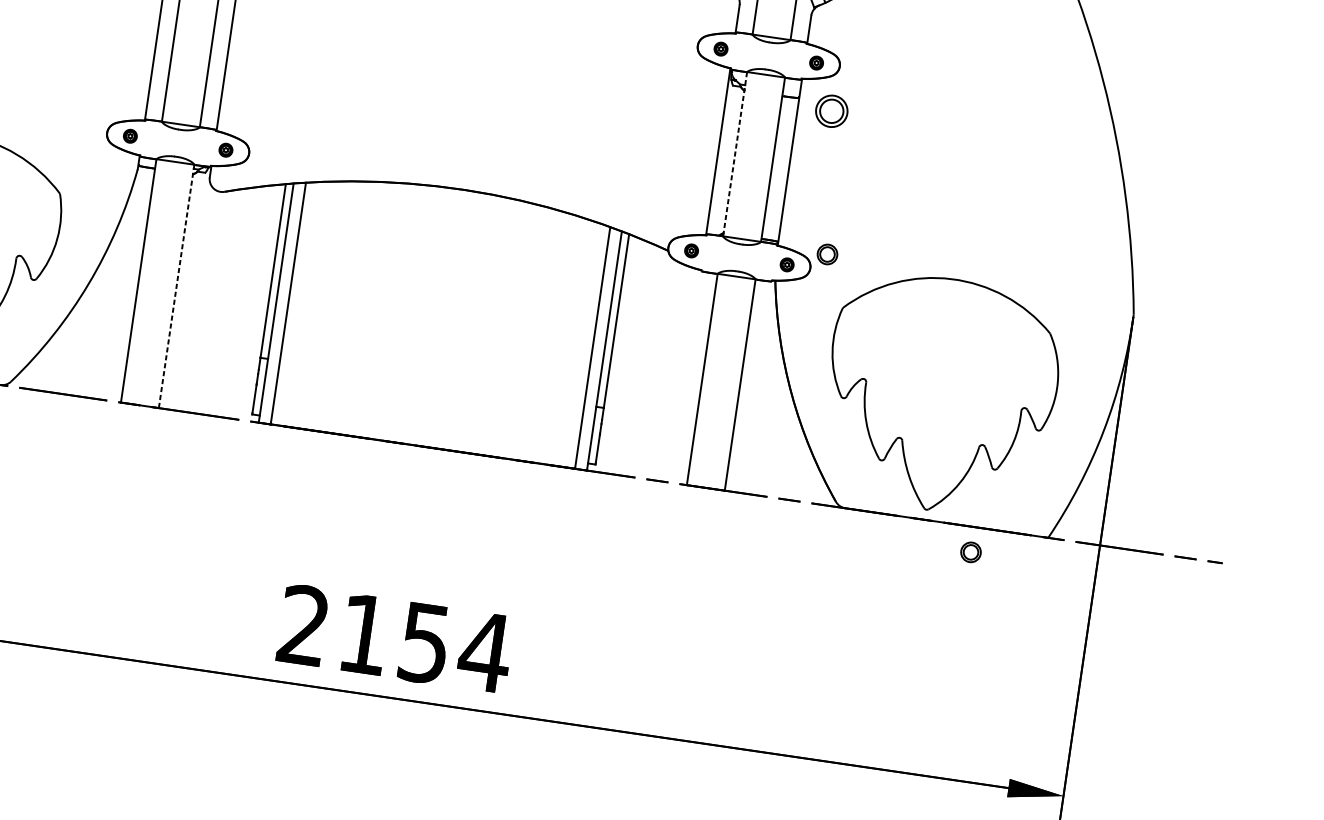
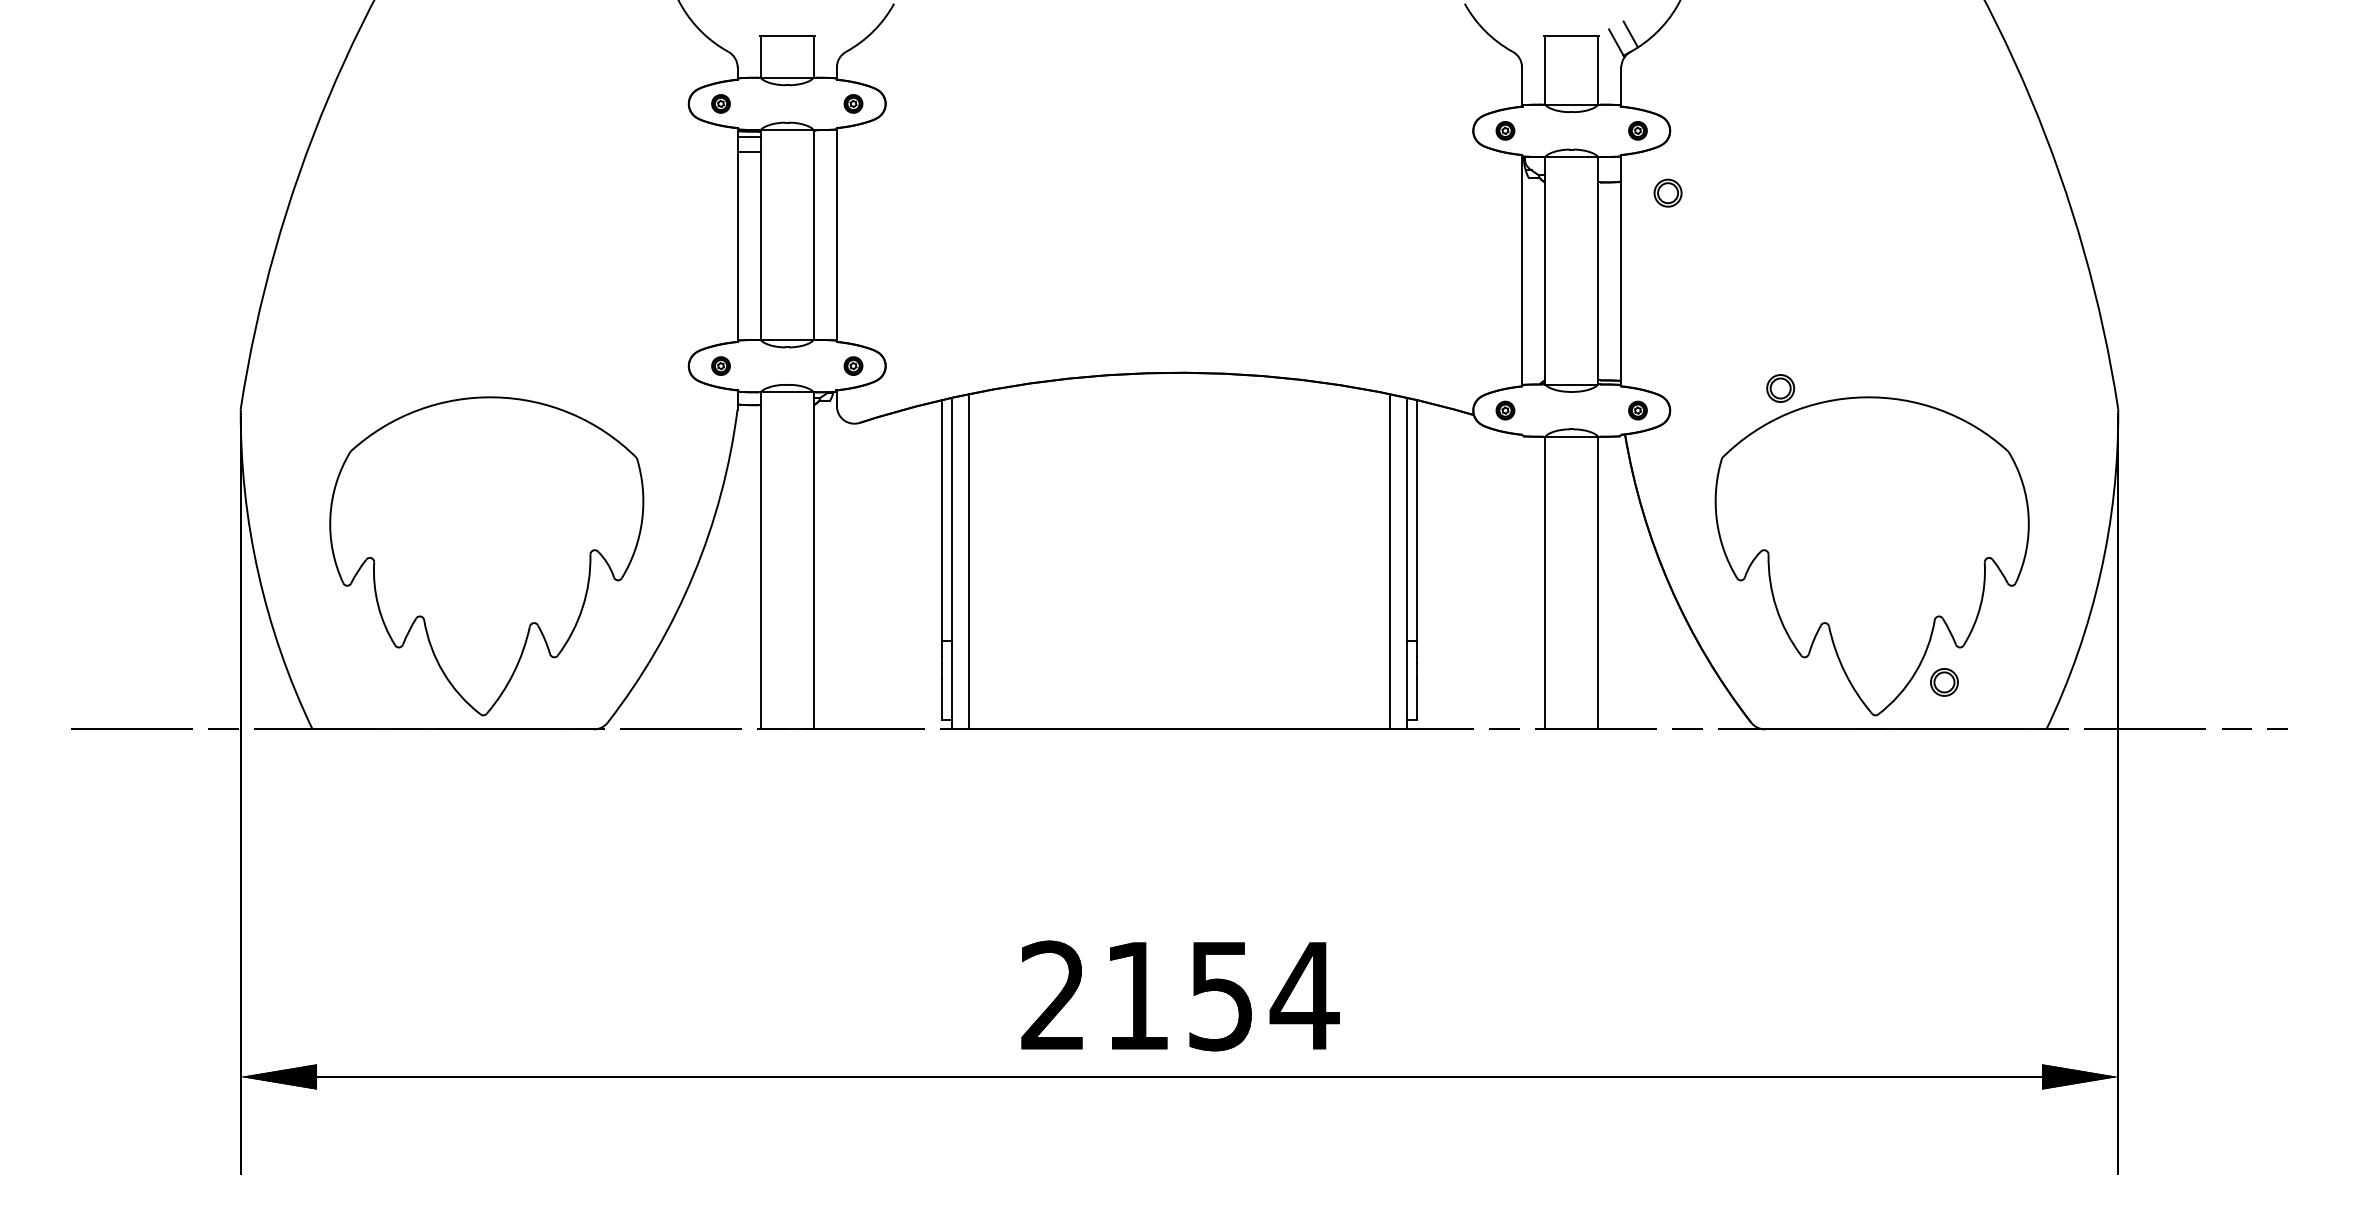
part: (831, 110) -> (1667, 192), size x0.62
line: (735, 154) -> (1545, 270), dashed -> solid
part: (827, 254) -> (1780, 388), moved
line: (176, 286) -> (813, 560), dashed -> solid
part: (971, 552) -> (1944, 682), moved

